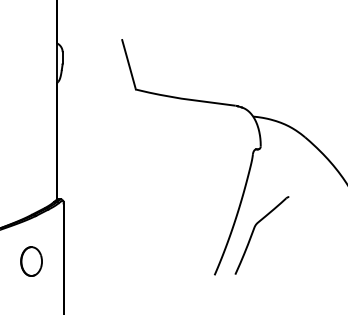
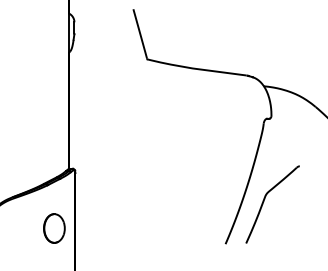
part: (31, 261) -> (54, 228), moved

